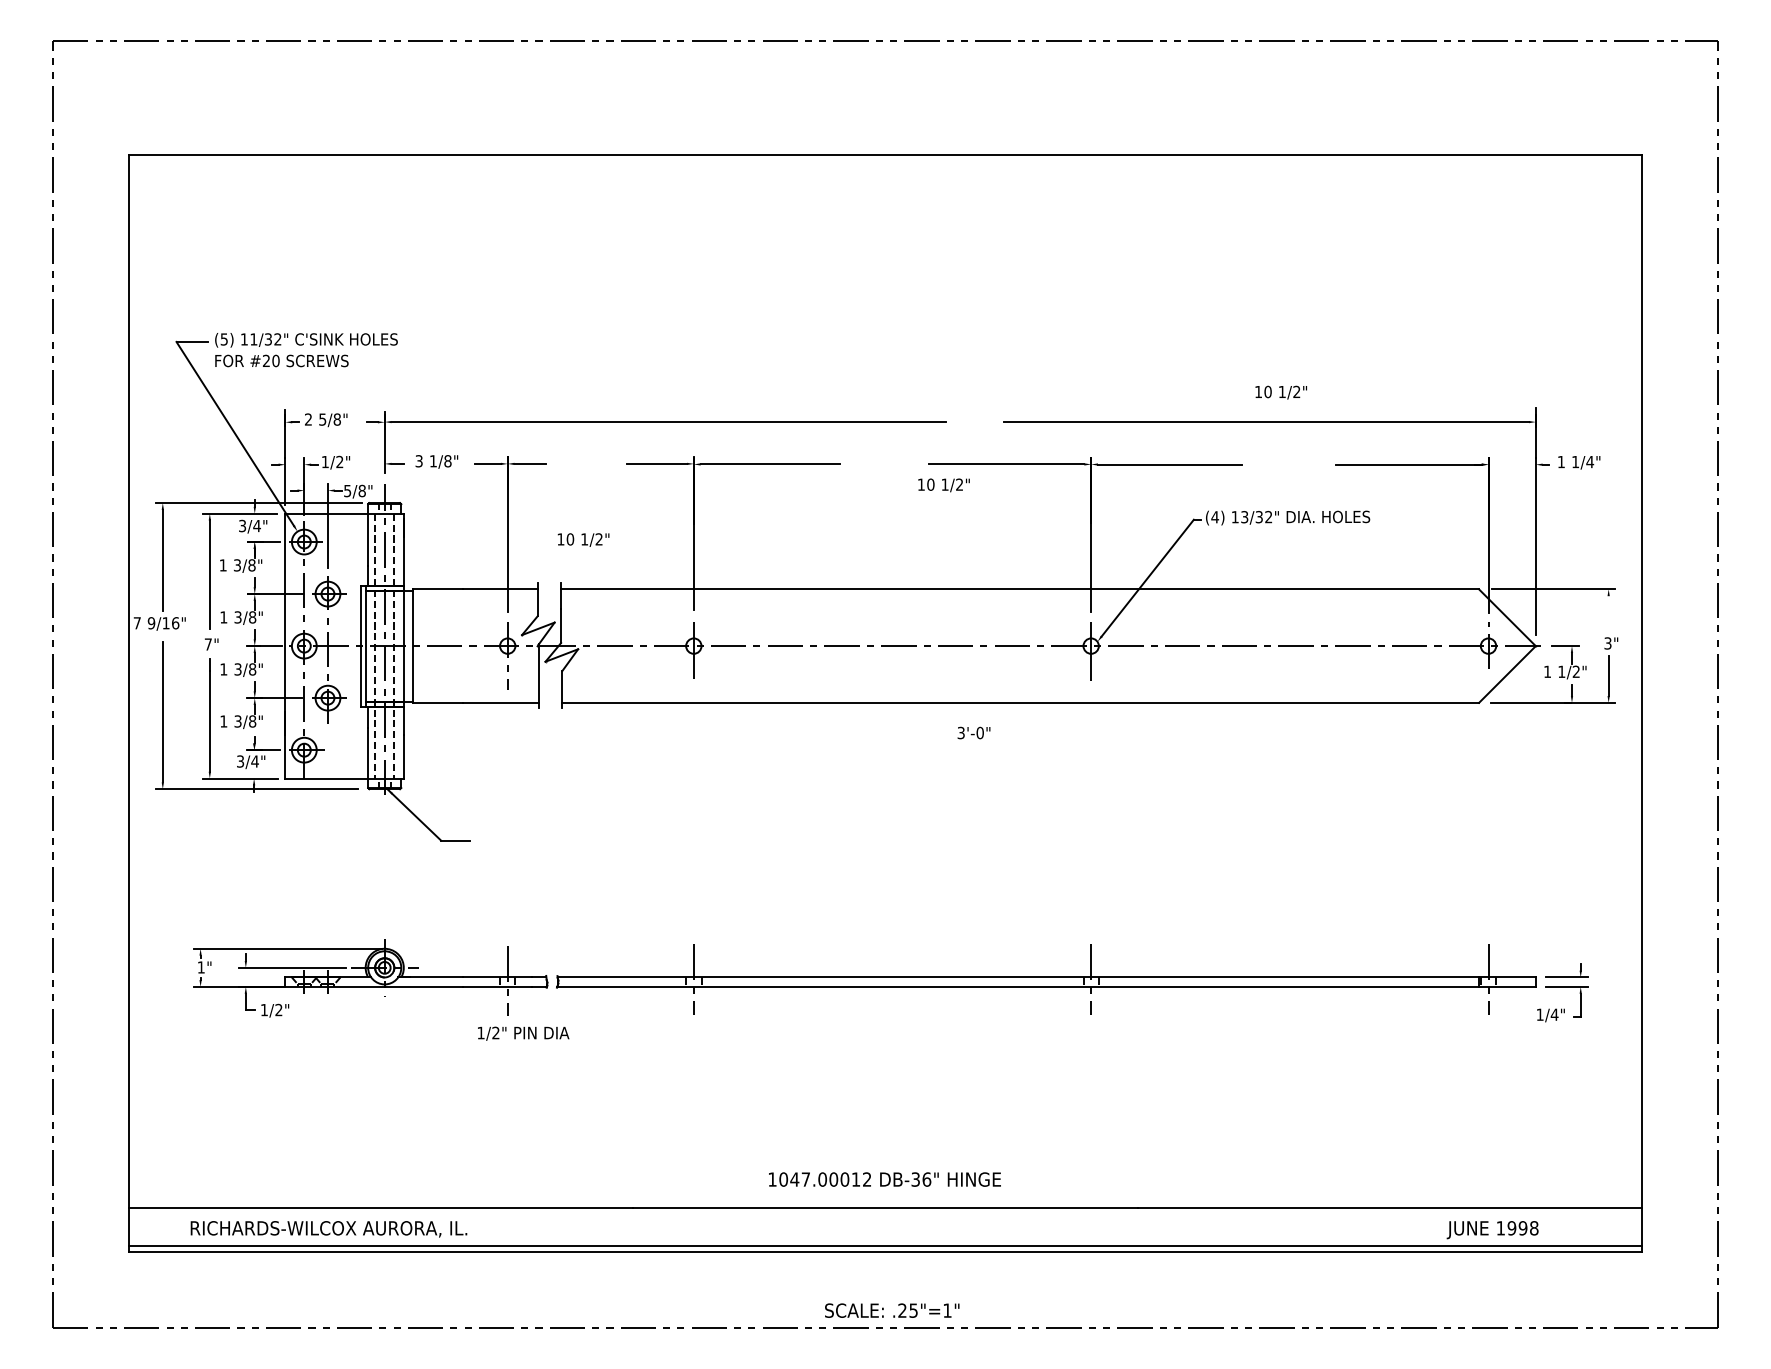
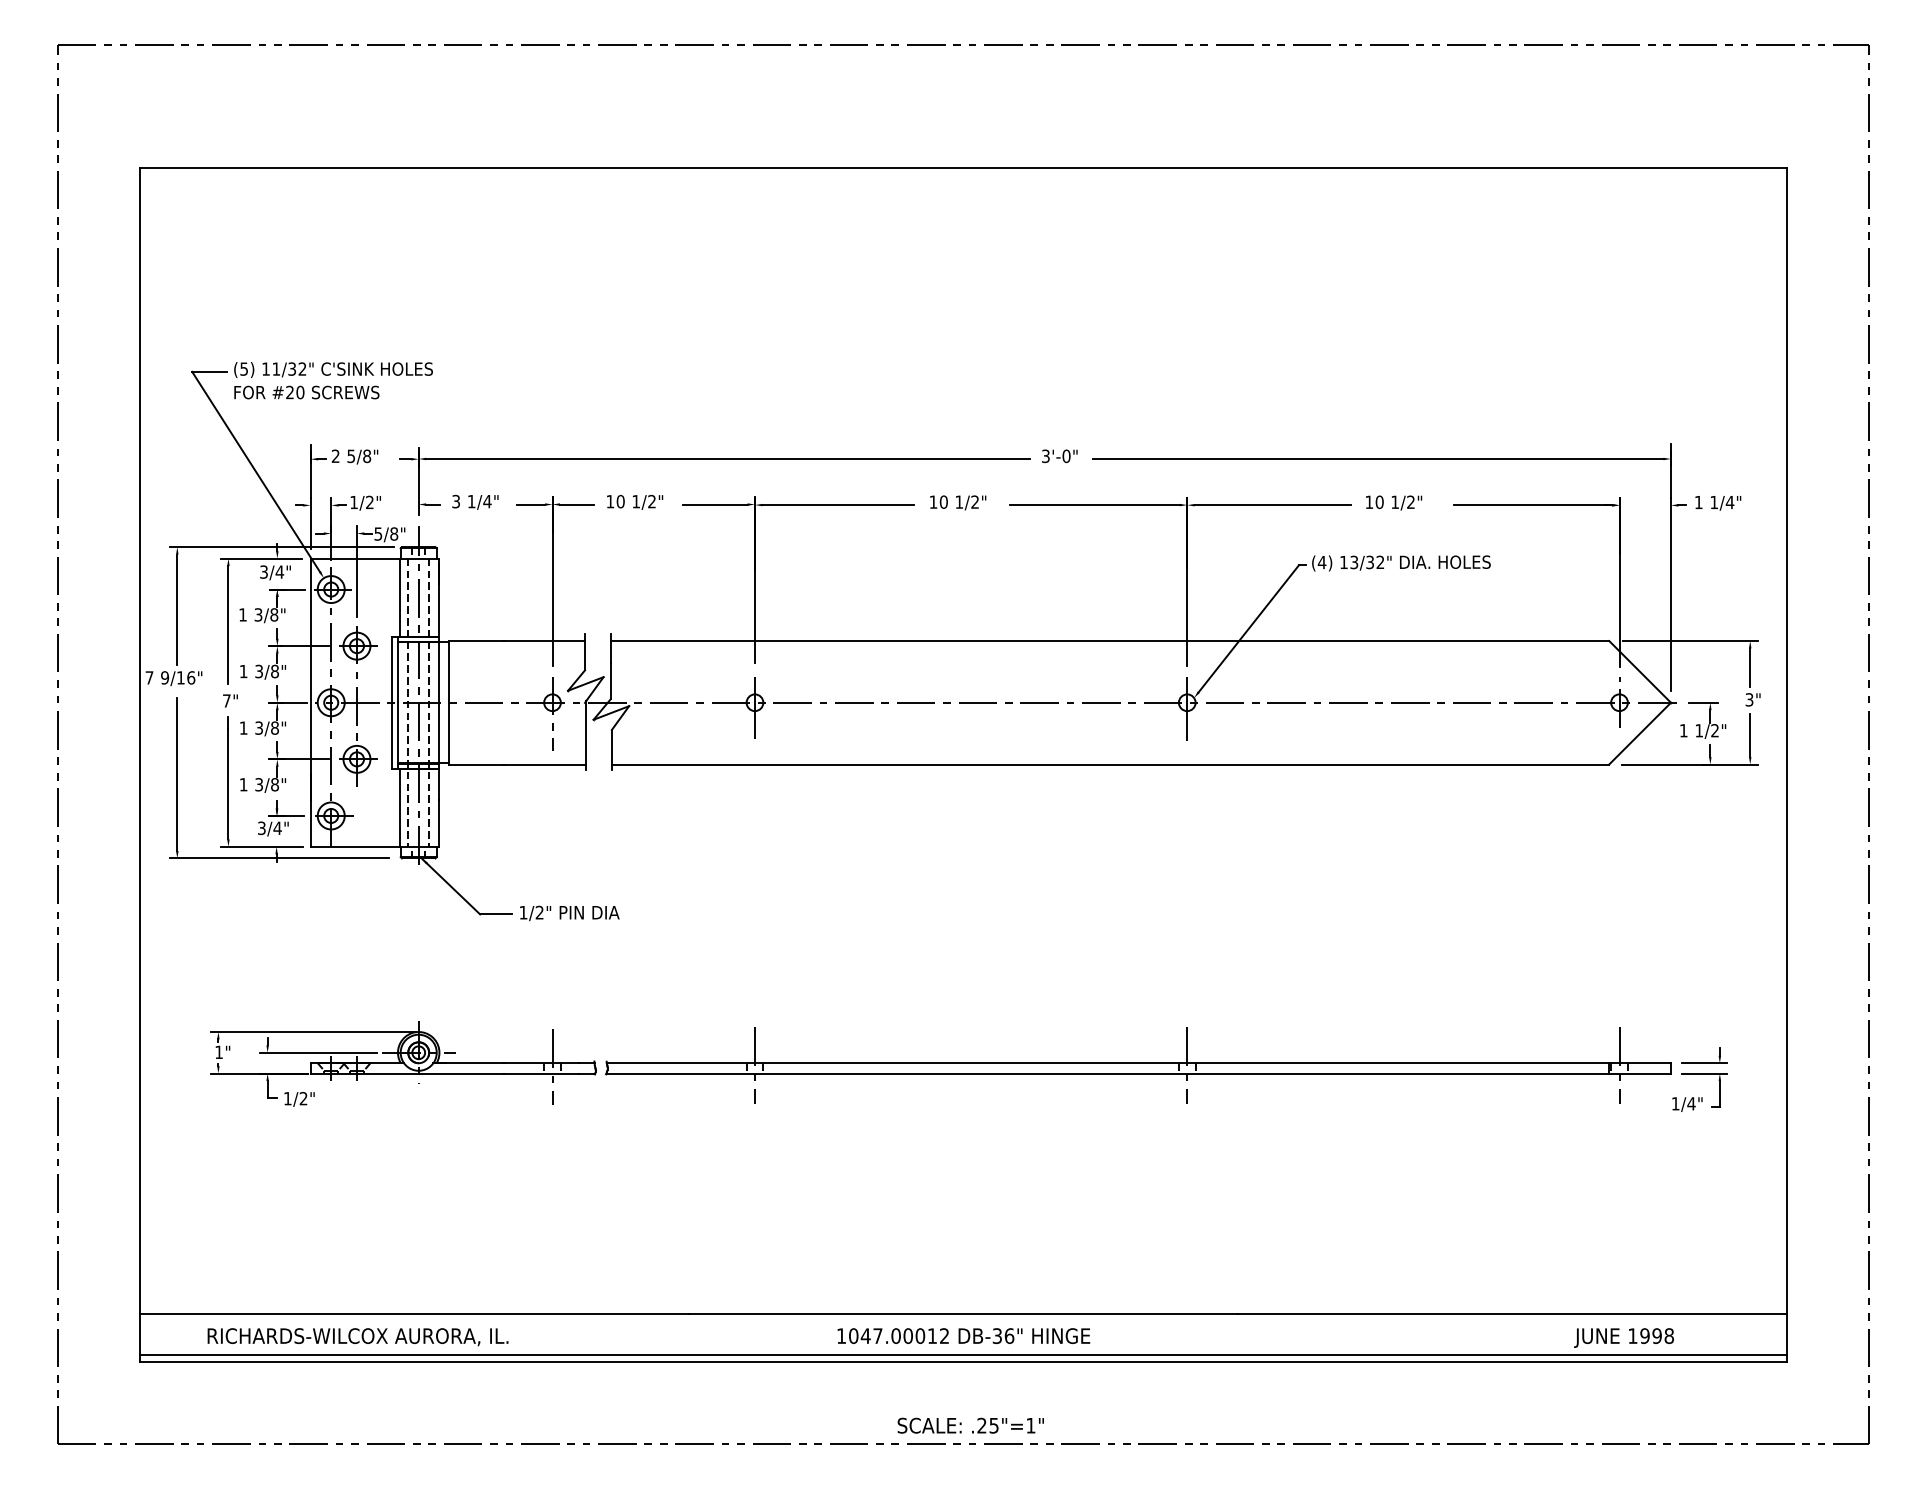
text: (1281, 392) -> (1394, 502), moved
text: (447, 461) -> (487, 501), 1/8" -> 1/4"
text: (944, 485) -> (958, 502), moved
text: (584, 540) -> (635, 502), moved
line: (1608, 613) -> (1750, 667), added
text: (973, 733) -> (1059, 456), moved
text: (523, 1033) -> (569, 913), moved
text: (884, 1179) -> (963, 1335), moved

